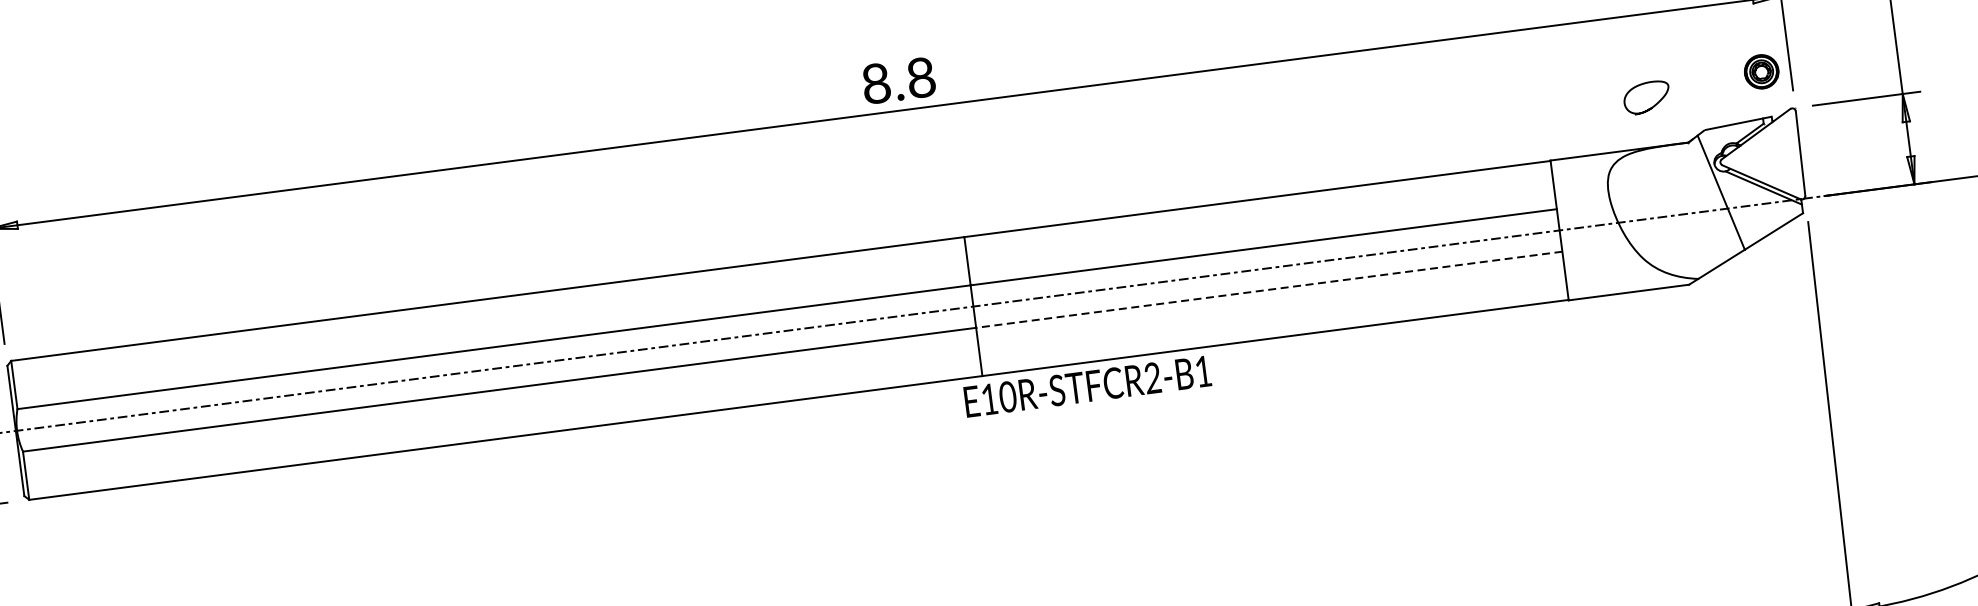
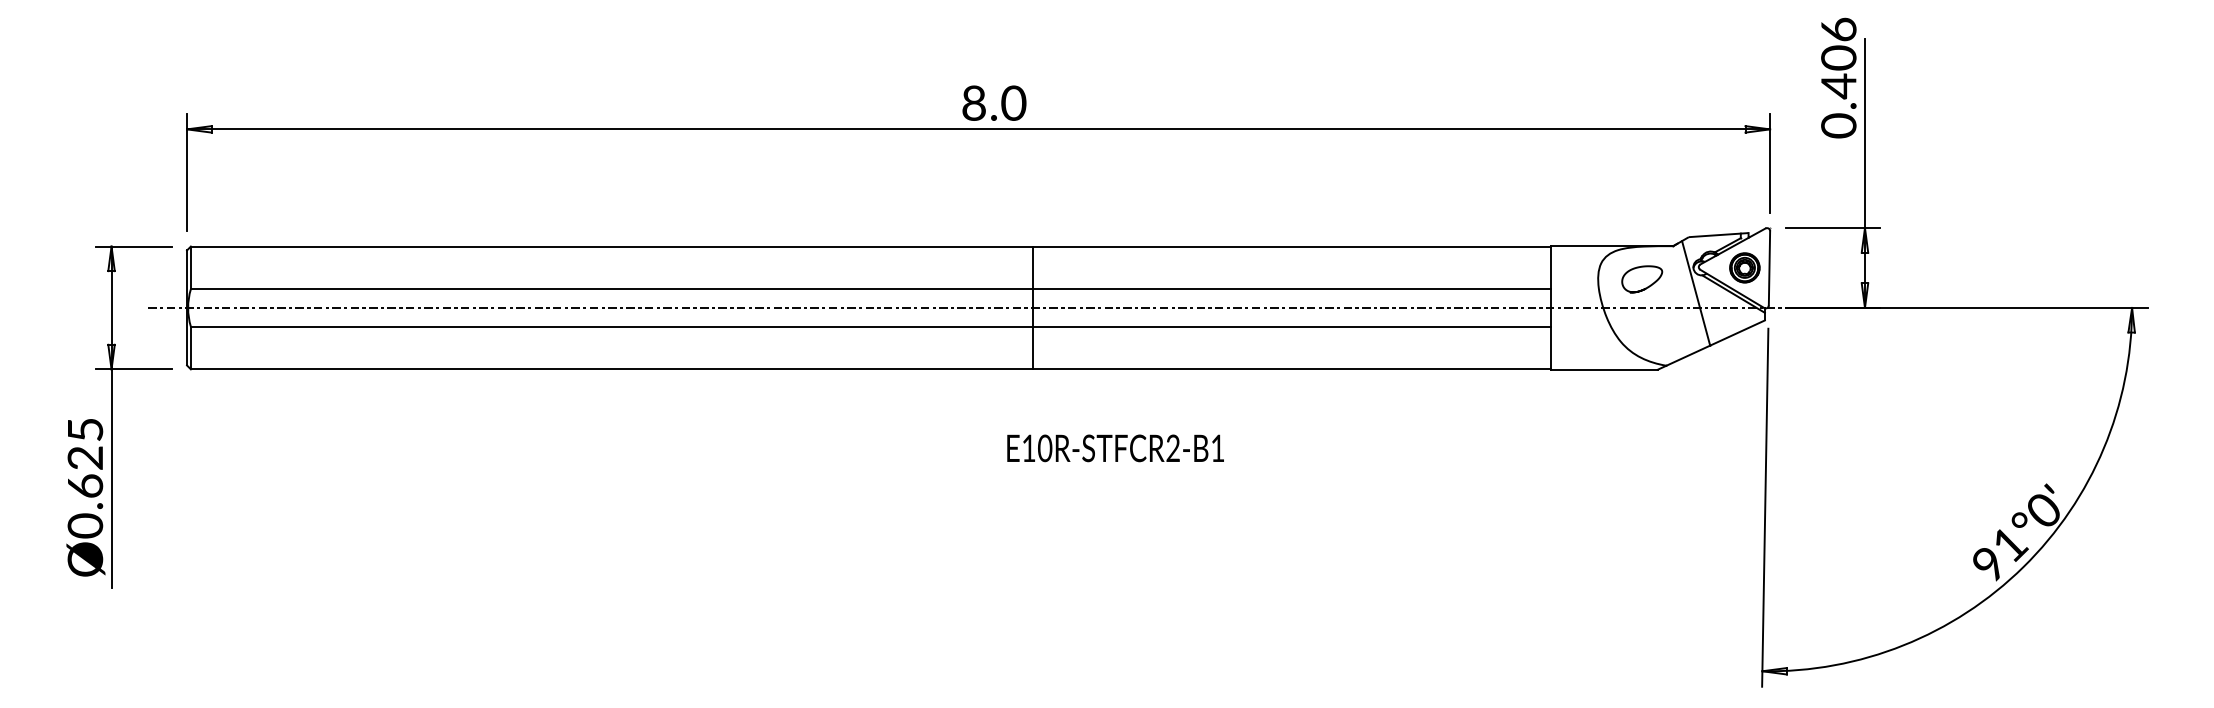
part: (1761, 71) -> (1744, 267), moved
text: (920, 78) -> (1013, 103), 8.8 -> 8.0
curve: (1651, 106) -> (1645, 287), moved
line: (1268, 289) -> (1291, 326), dashed -> solid
text: (1087, 386) -> (1115, 448), moved

